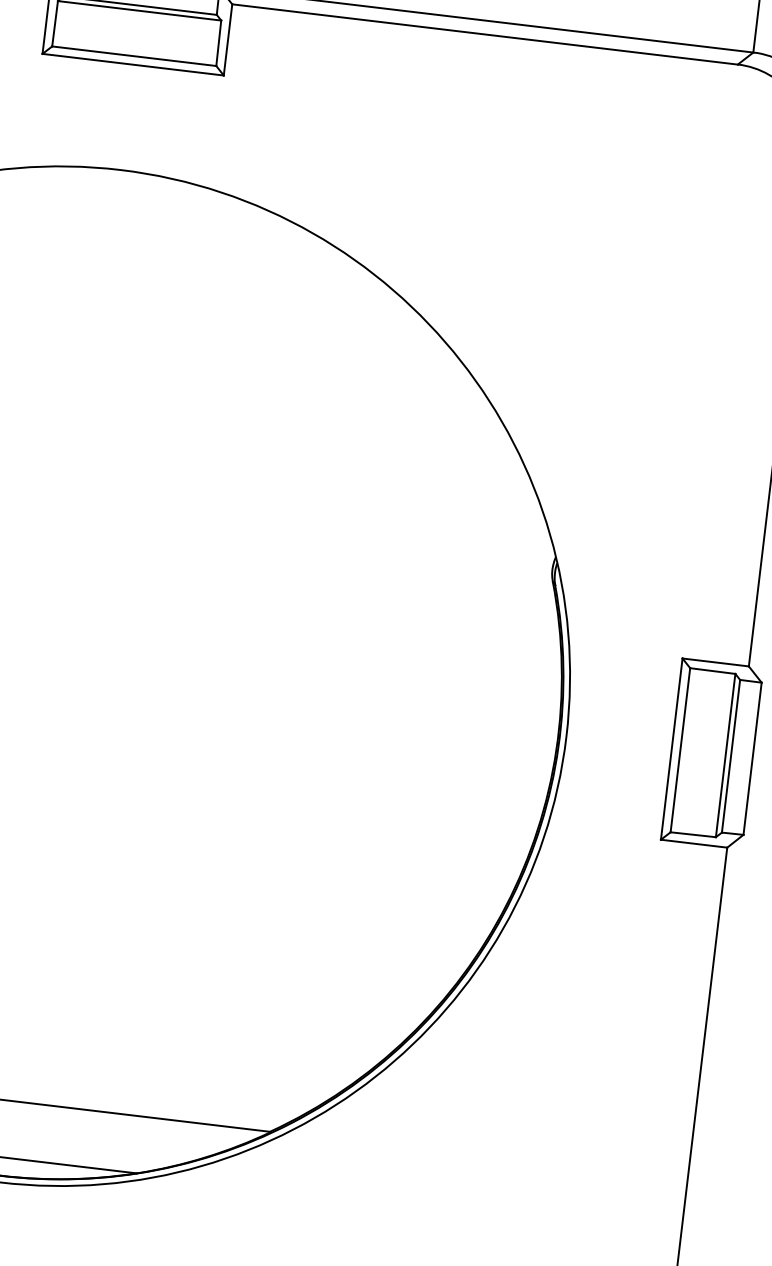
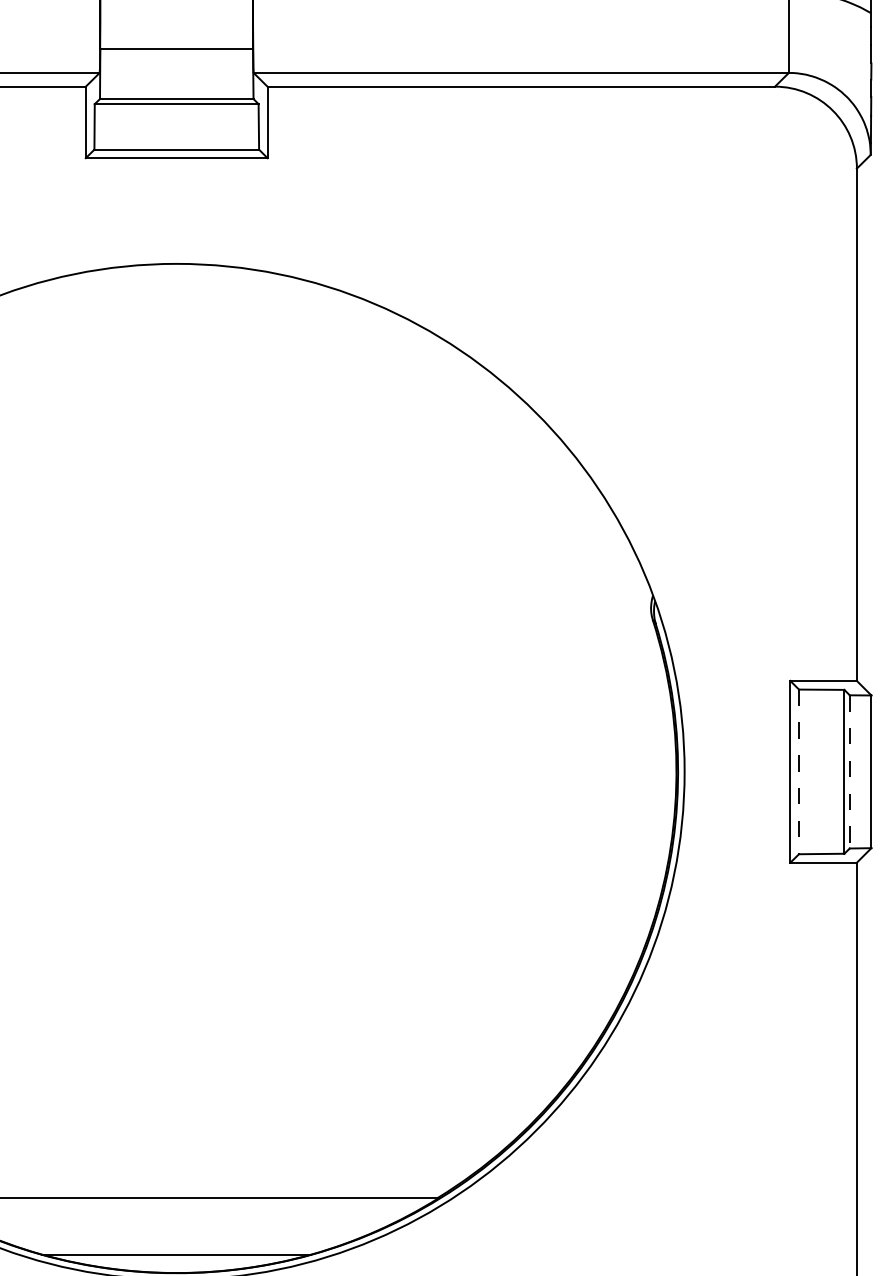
line: (680, 750) -> (799, 772), solid -> dashed
line: (730, 755) -> (849, 771), solid -> dashed

